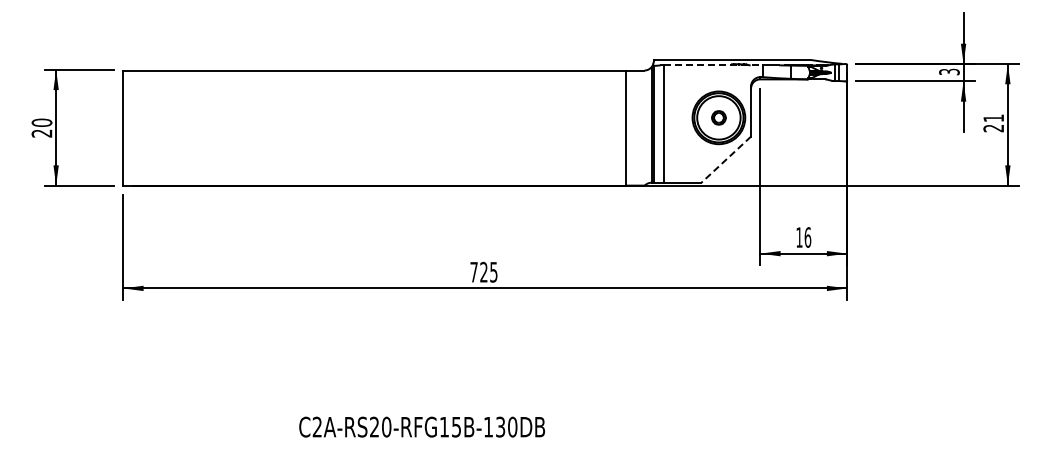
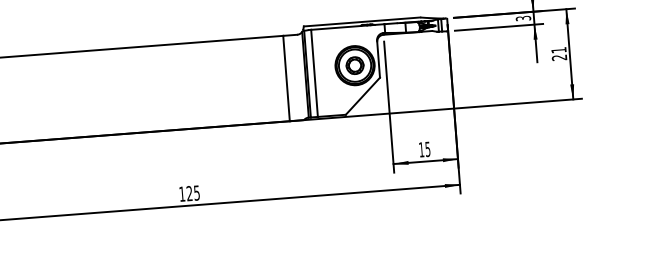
line: (713, 65) -> (348, 27), dashed -> solid
part: (718, 117) -> (354, 65), size x1.67
line: (726, 159) -> (363, 96), dashed -> solid
text: (807, 237) -> (427, 149), 16 -> 15
text: (473, 272) -> (181, 194), 725 -> 125

